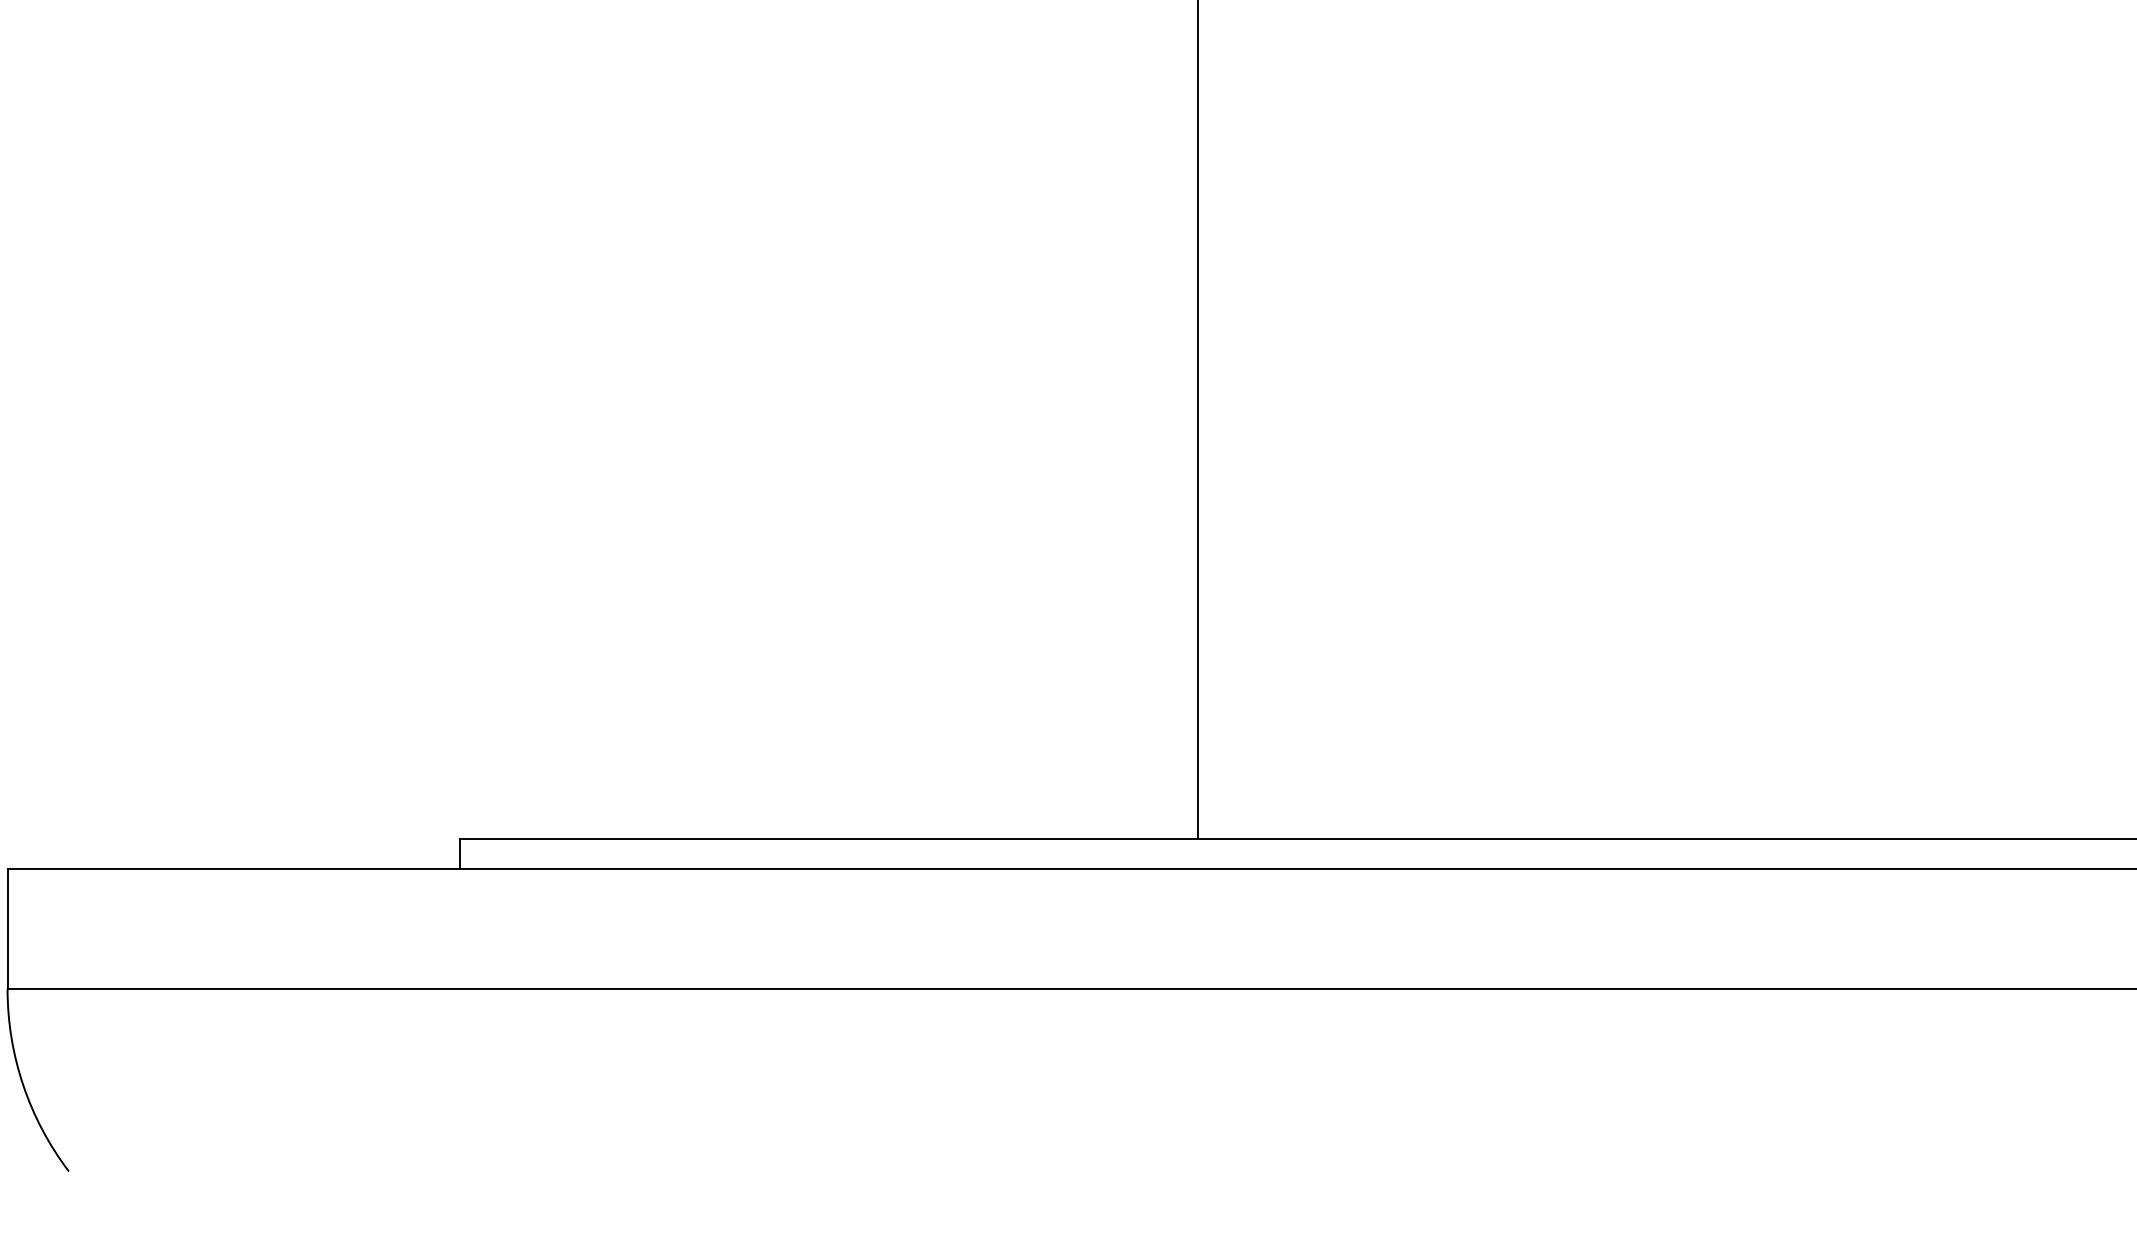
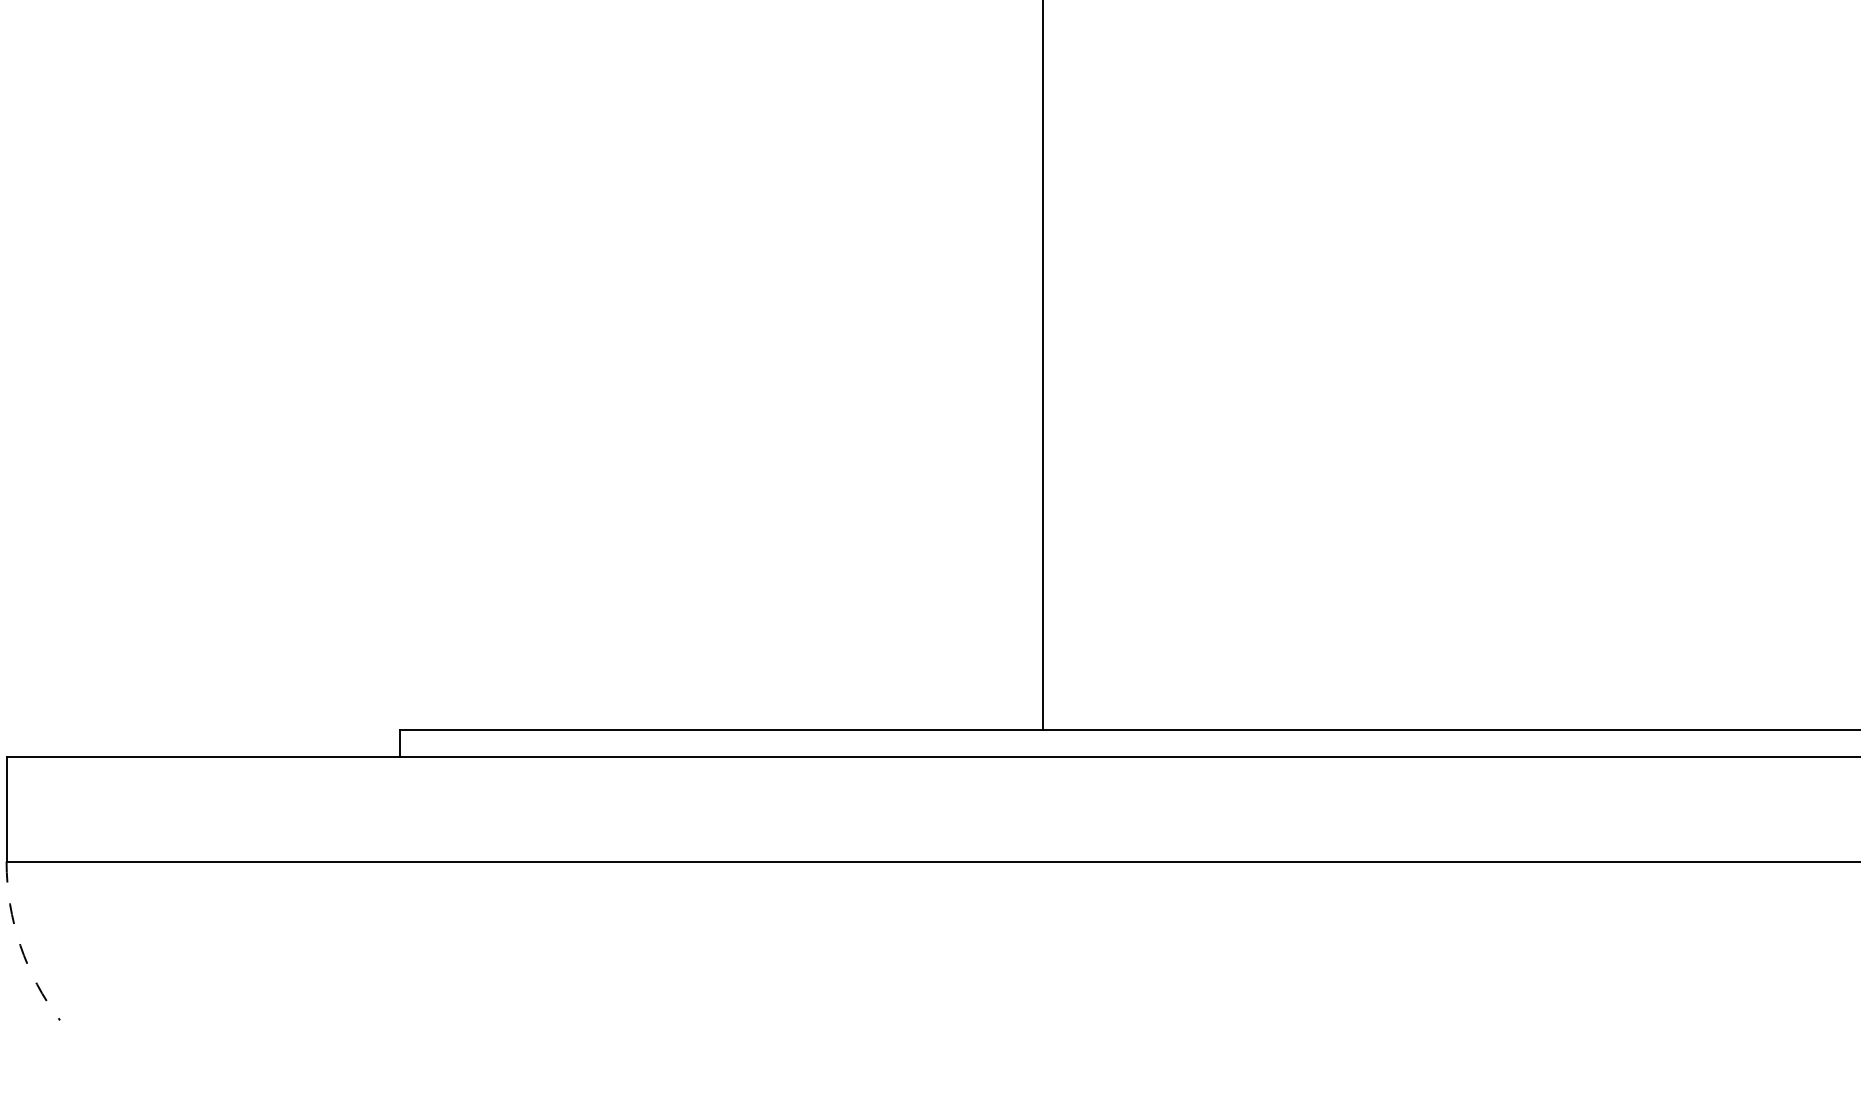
arc: (23, 1085) -> (20, 945), solid -> dashed

